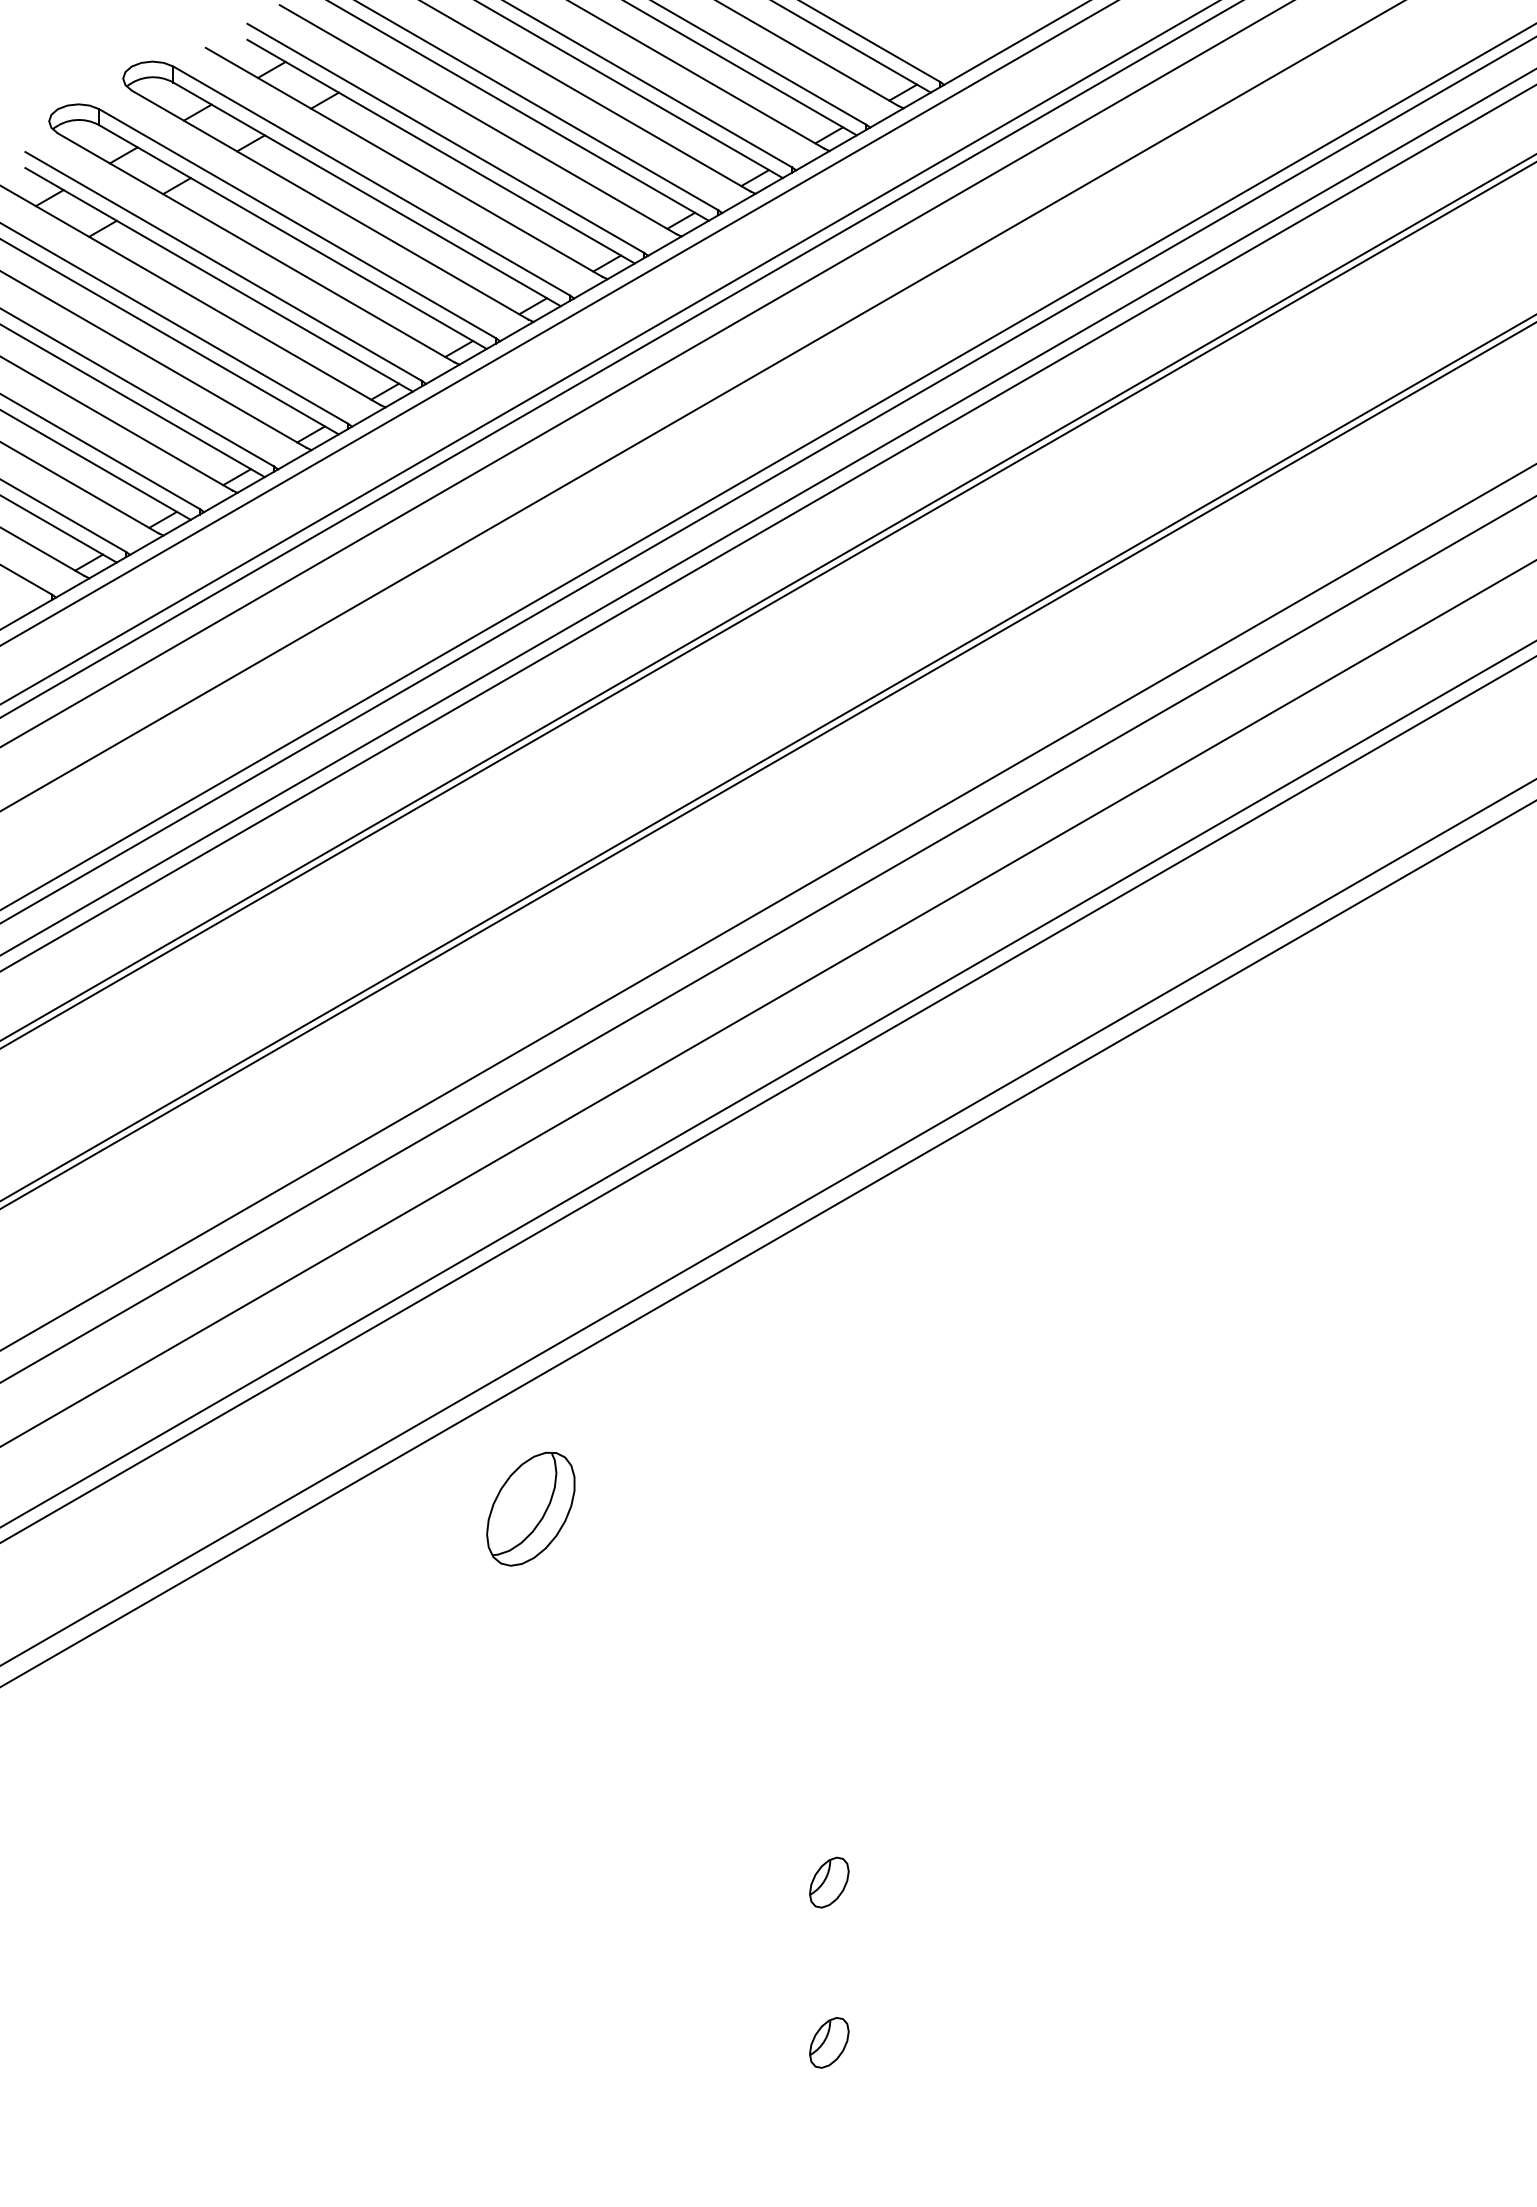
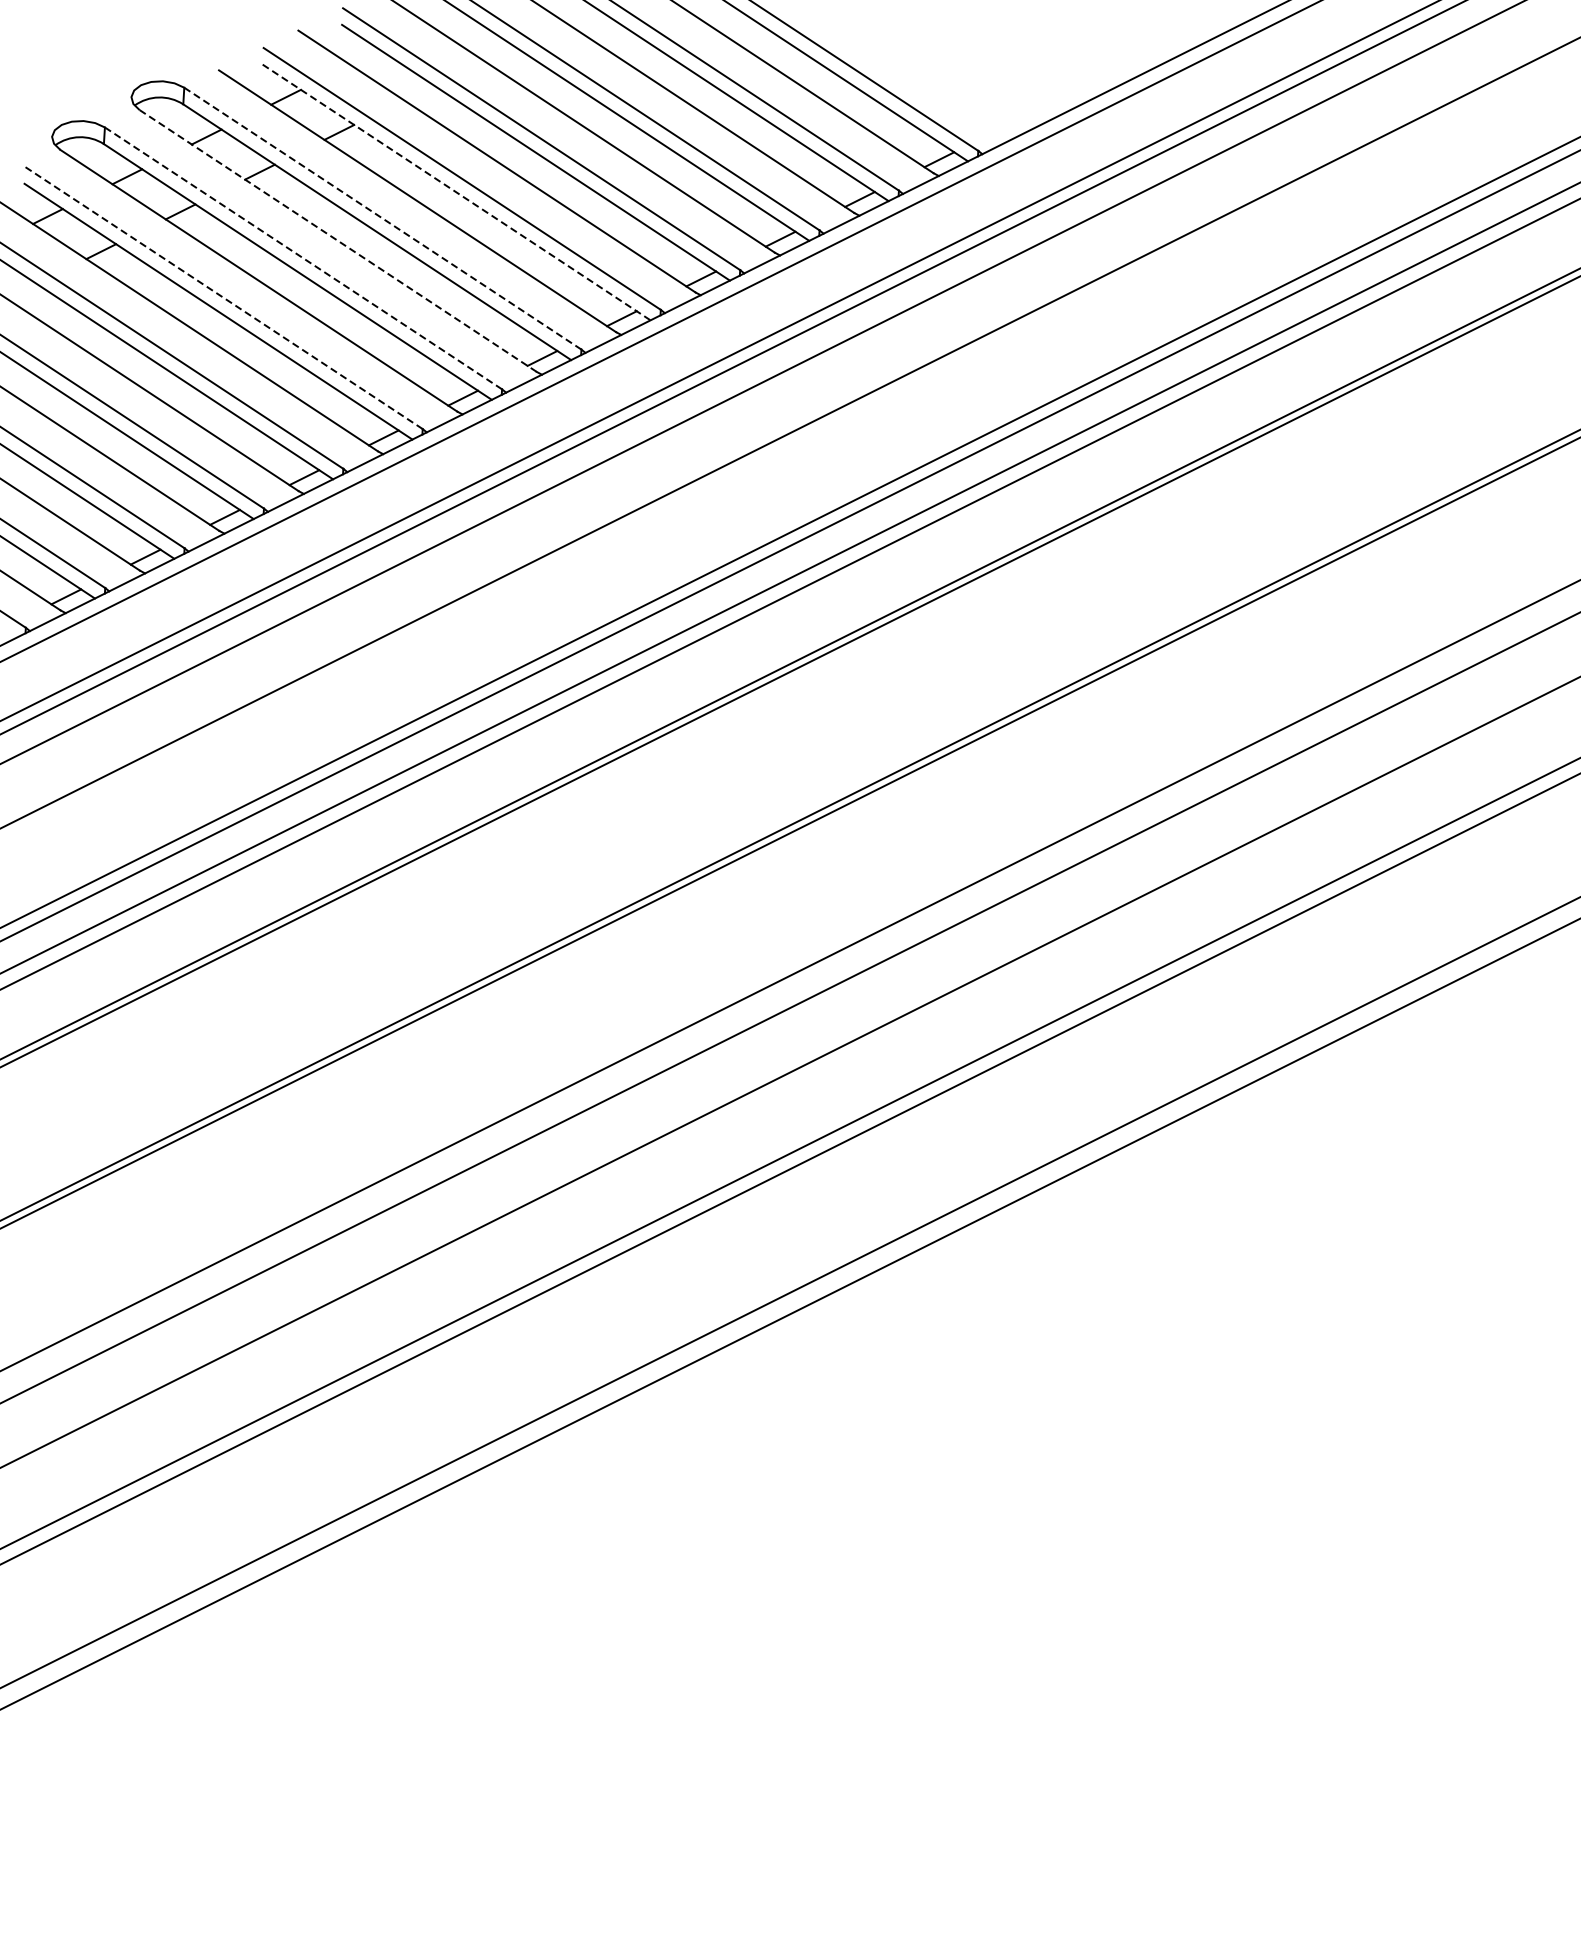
line: (441, 151) -> (457, 192), solid -> dashed
line: (371, 181) -> (382, 219), solid -> dashed
line: (330, 205) -> (338, 241), solid -> dashed
line: (297, 223) -> (303, 258), solid -> dashed
line: (223, 266) -> (223, 298), solid -> dashed
part: (530, 1508) -> (465, 1604), removed

